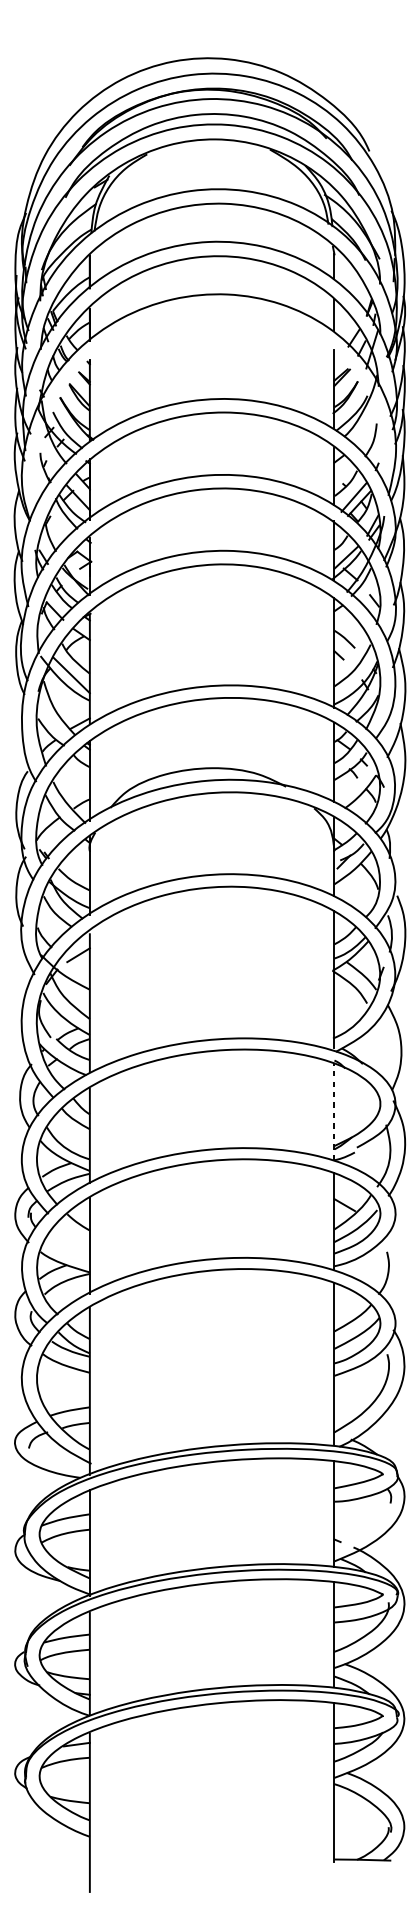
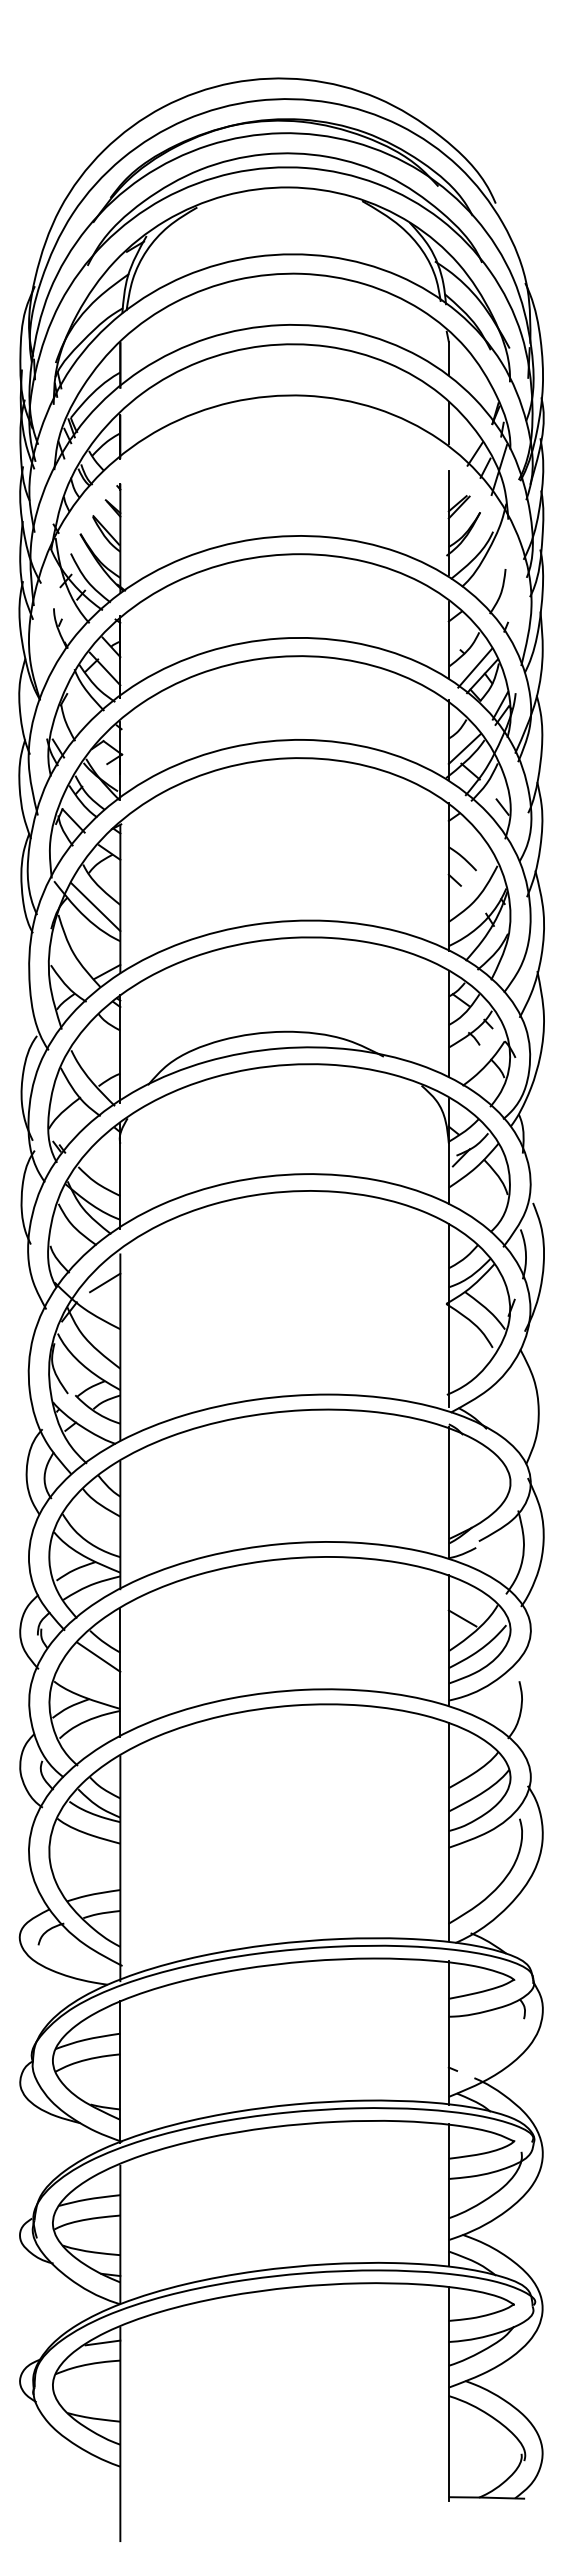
line: (334, 1111) -> (448, 1492), dashed -> solid
line: (73, 1233) -> (98, 1656), added

